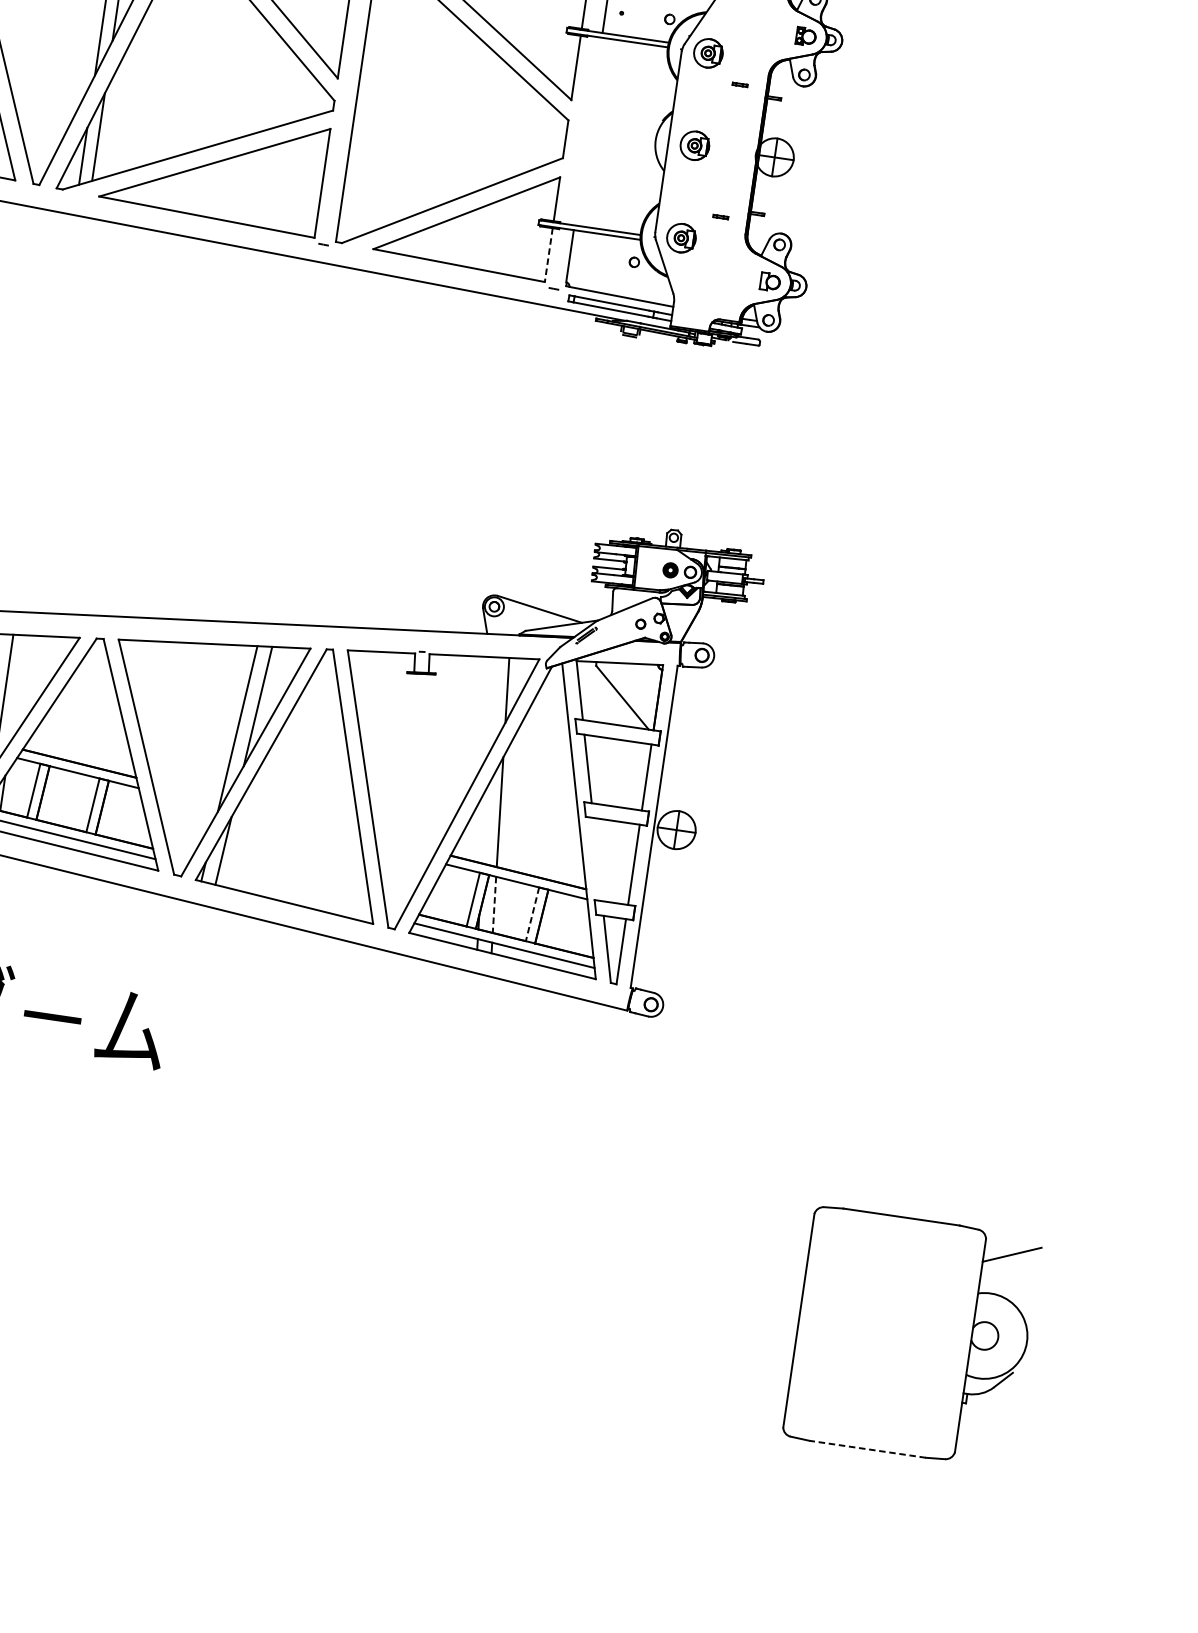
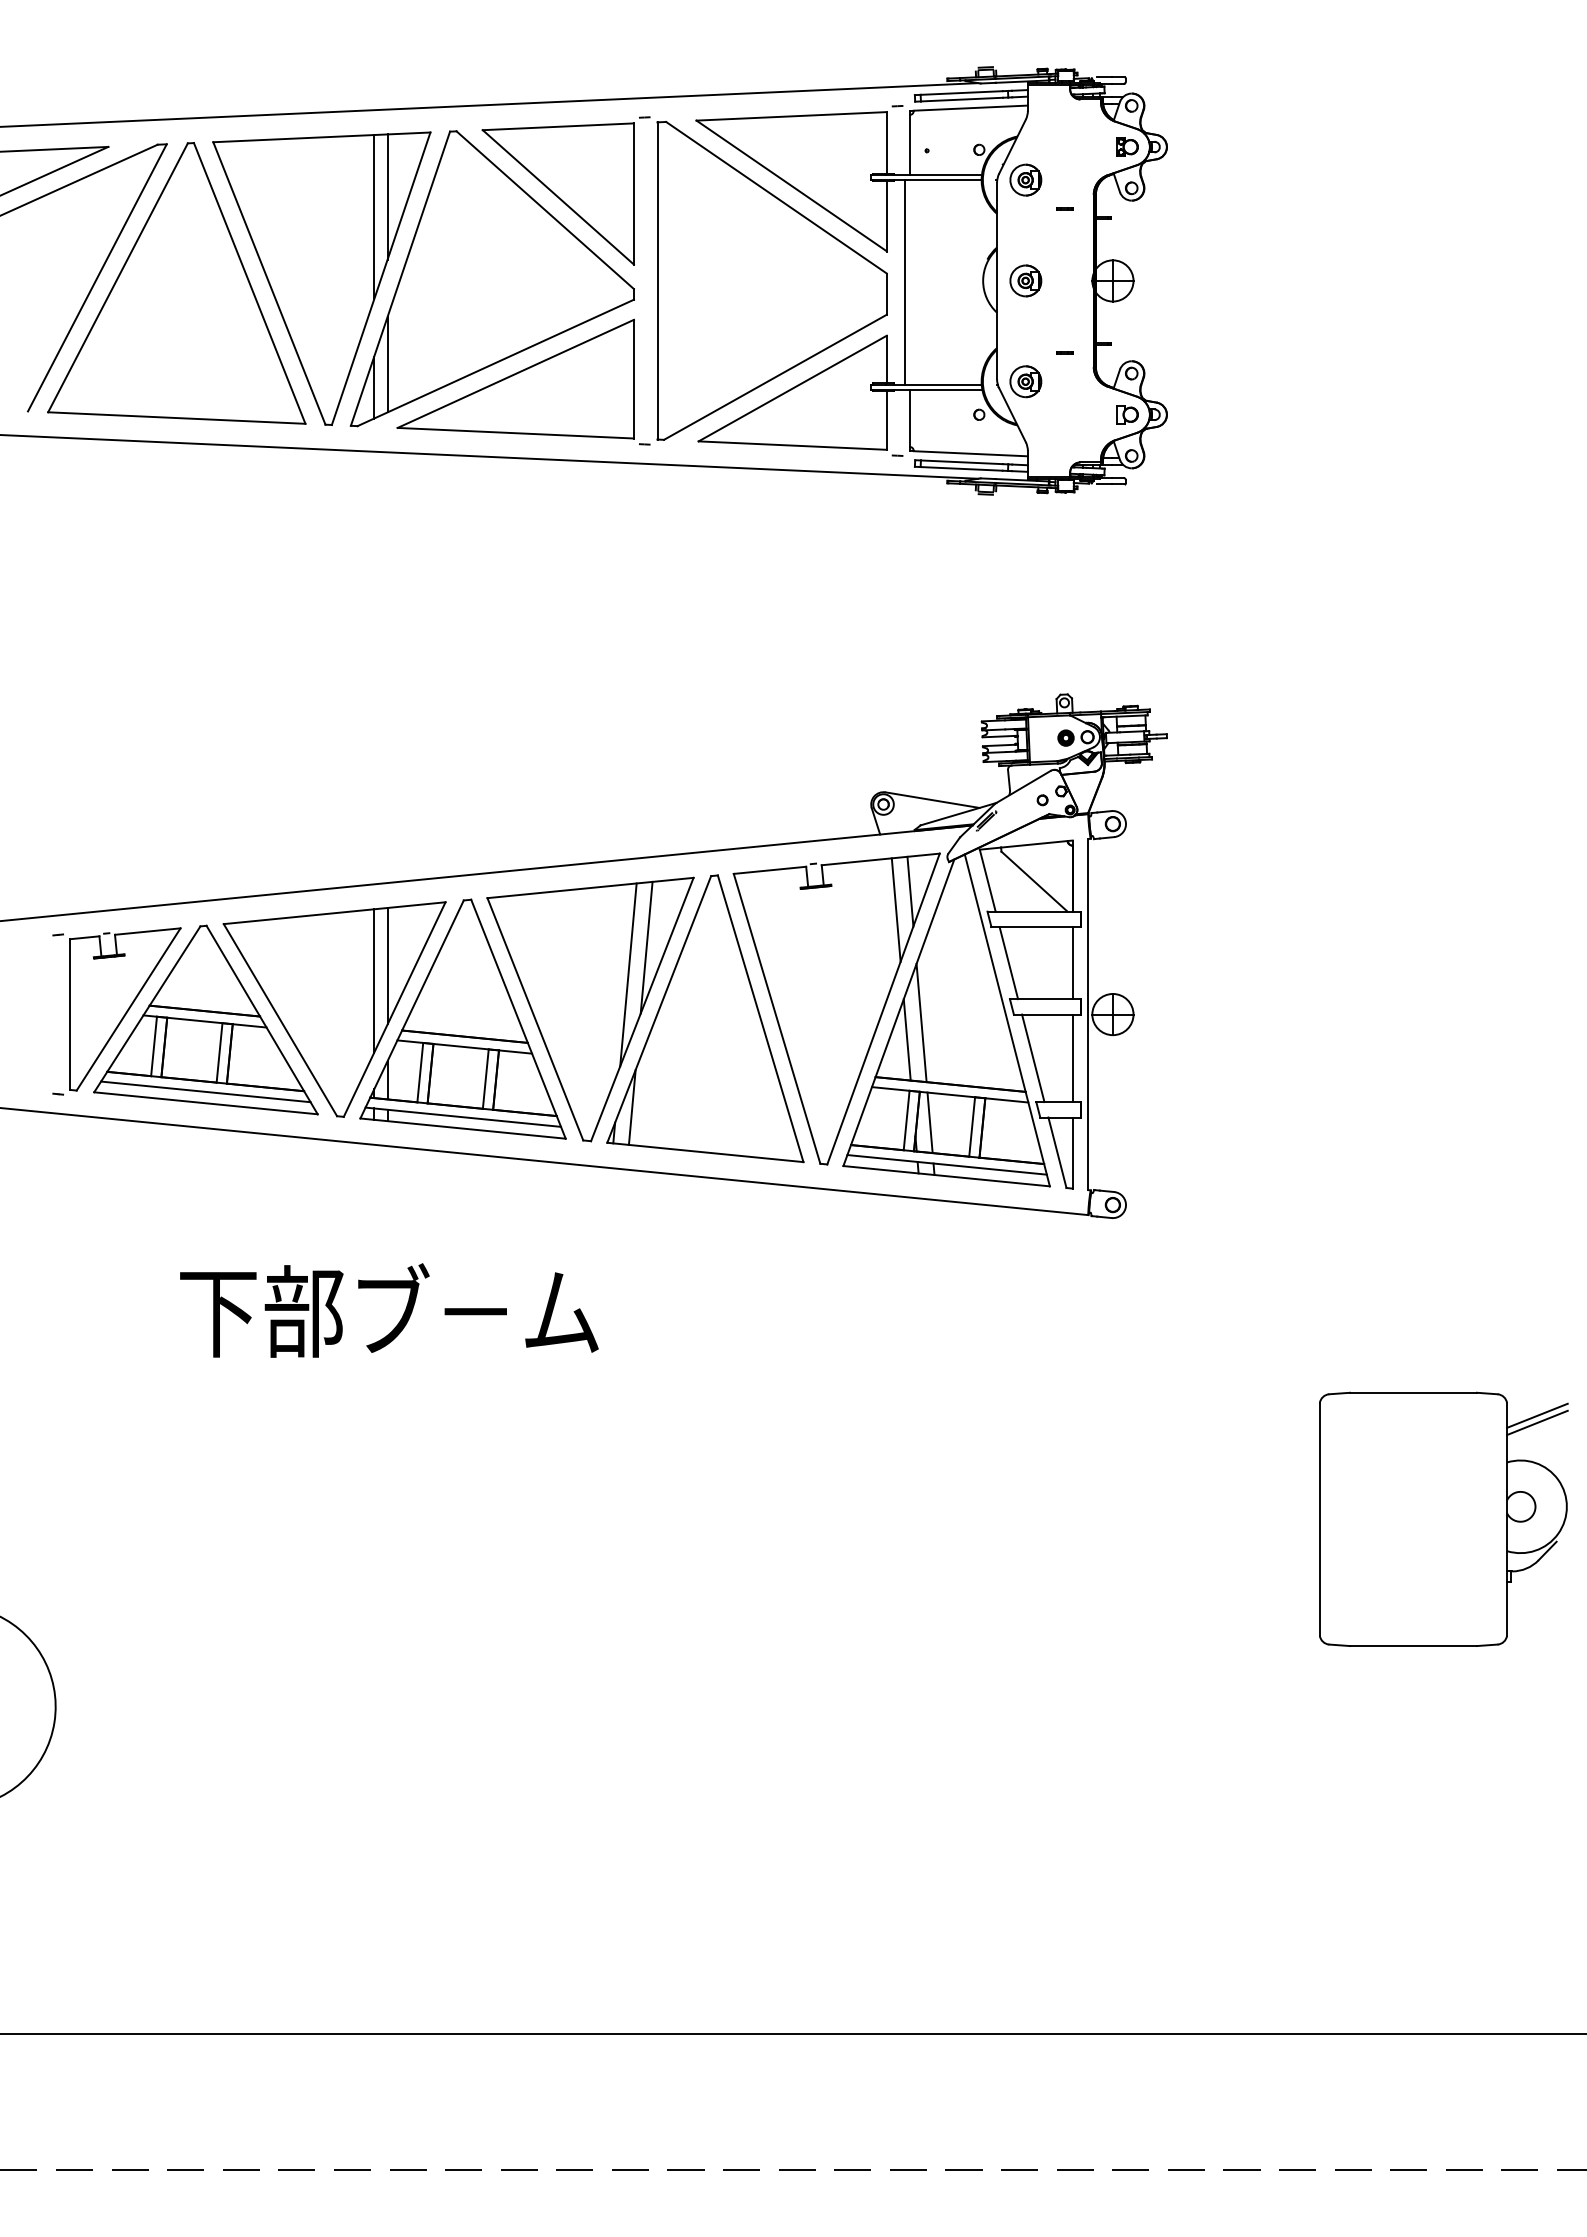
line: (584, 131) -> (905, 282), added
line: (548, 256) -> (886, 421), dashed -> solid
line: (18, 688) -> (387, 965), added
line: (491, 704) -> (895, 909), added
line: (484, 825) -> (906, 1039), added
line: (597, 859) -> (1033, 1058), added
line: (494, 905) -> (930, 1123), dashed -> solid
line: (532, 913) -> (972, 1126), dashed -> solid
line: (1011, 1260) -> (1537, 1422), added
line: (867, 1449) -> (1413, 1646), dashed -> solid

